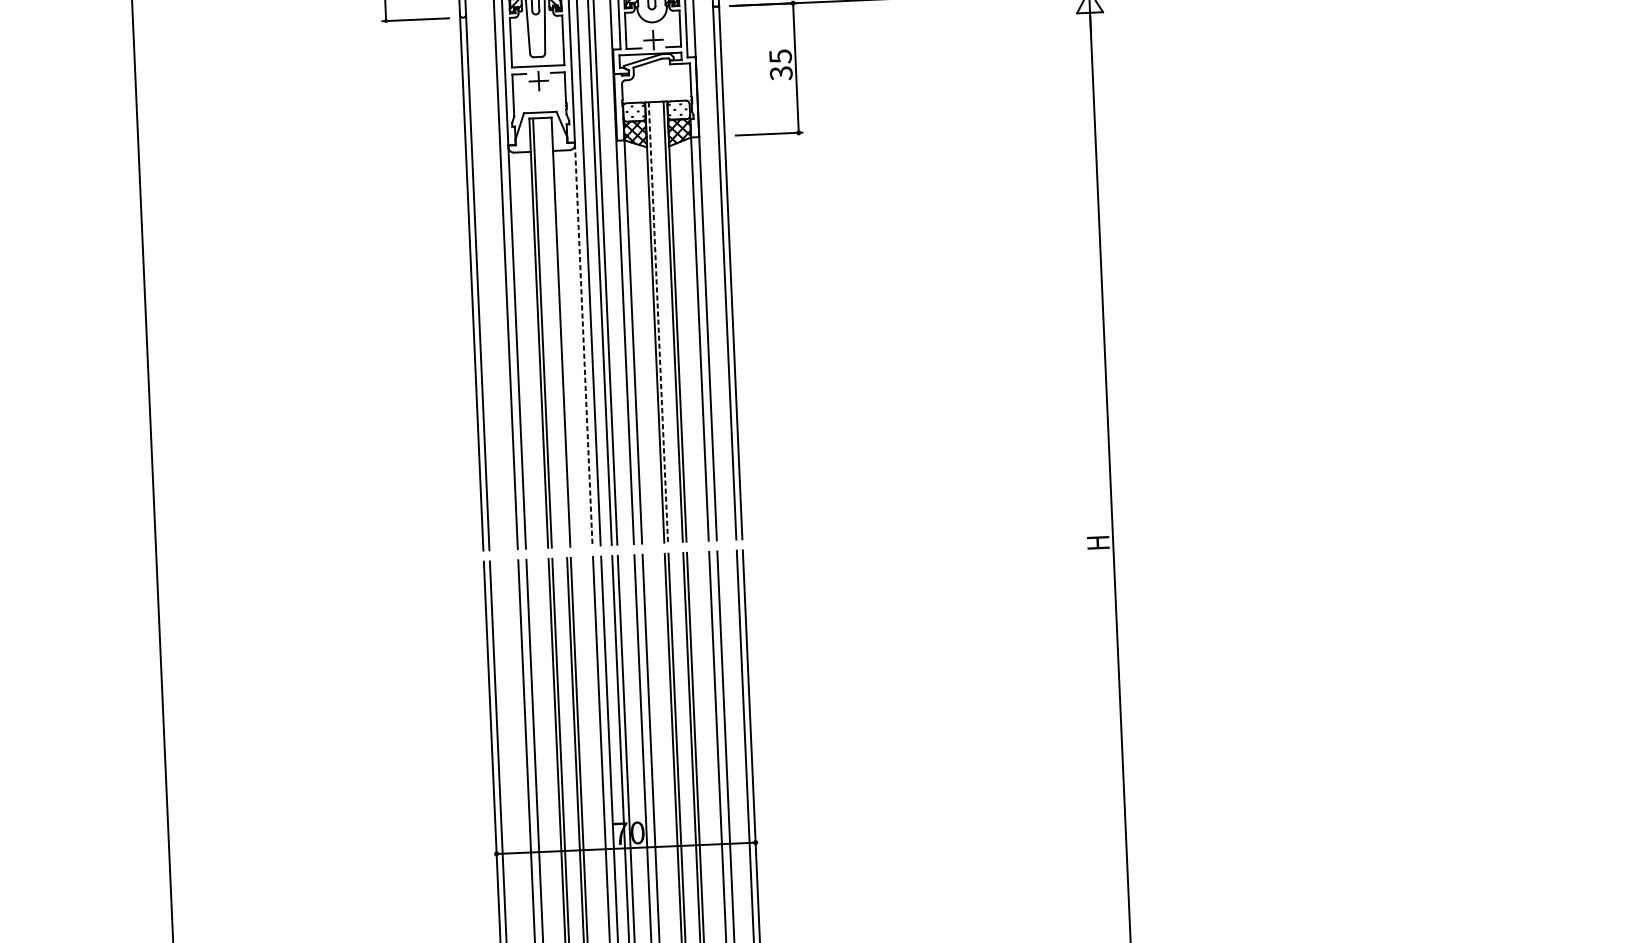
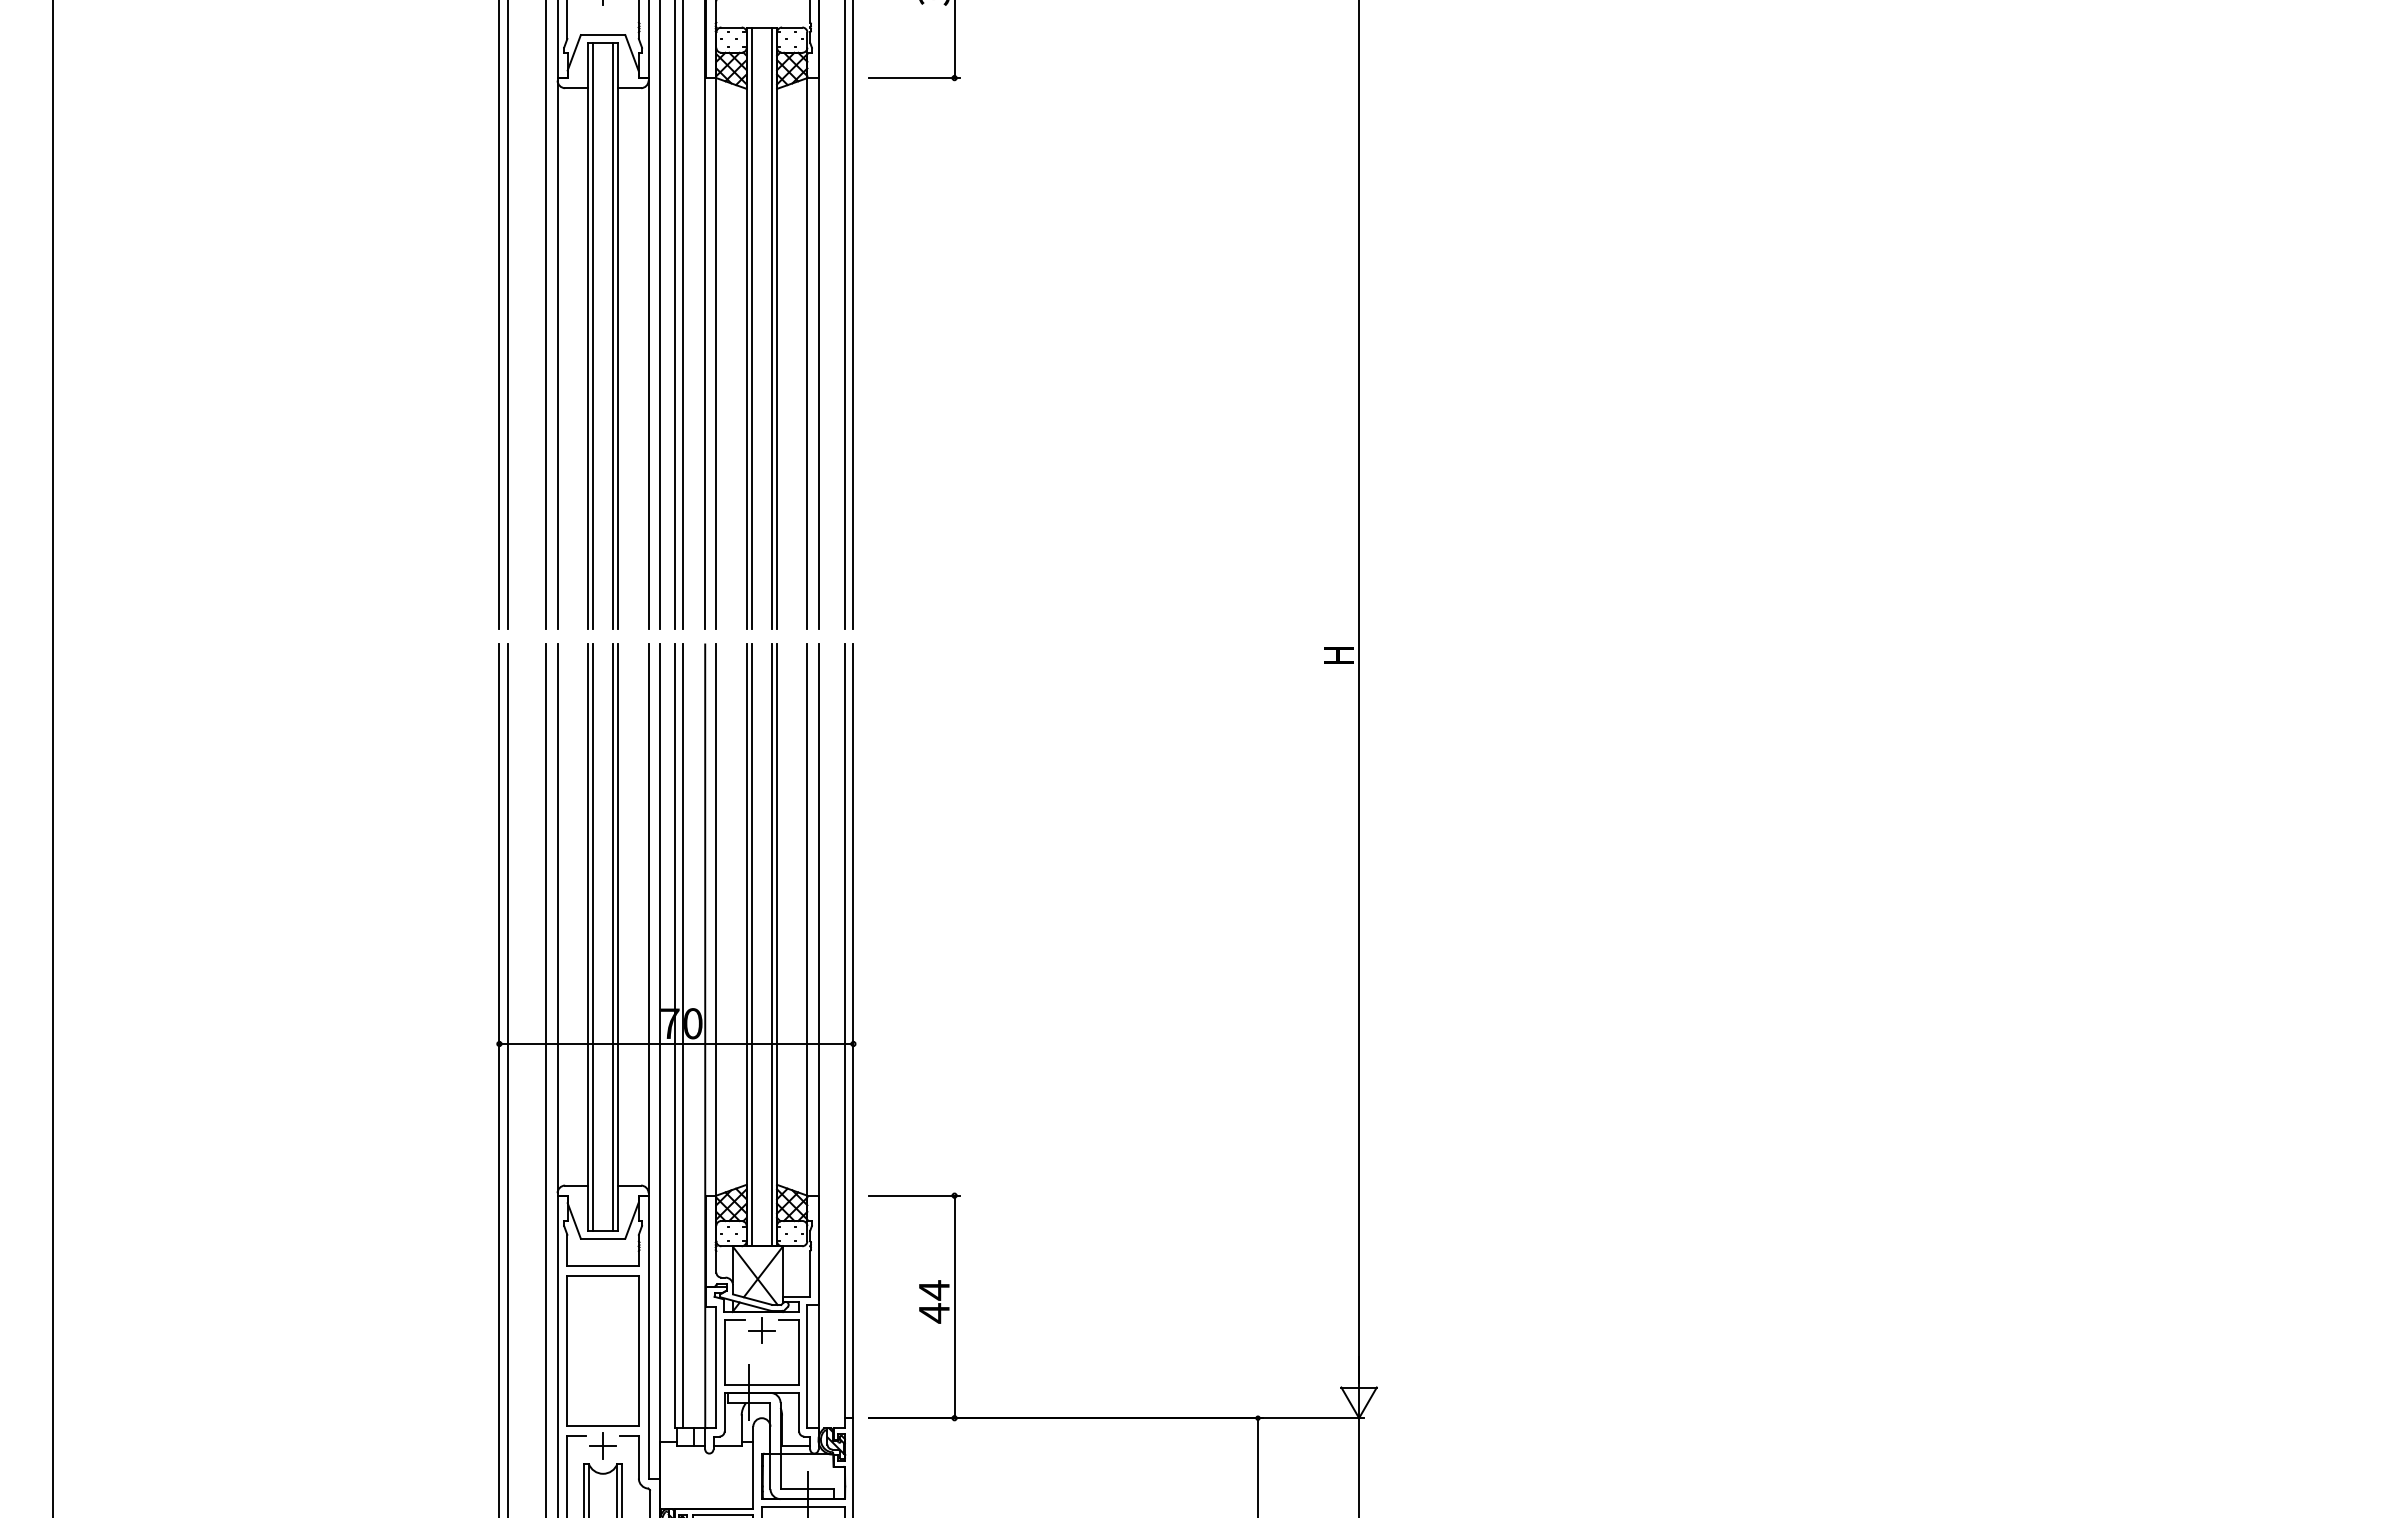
line: (658, 322) -> (751, 328), dashed -> solid
line: (557, 332) -> (613, 335), added
line: (583, 345) -> (648, 355), dashed -> solid

